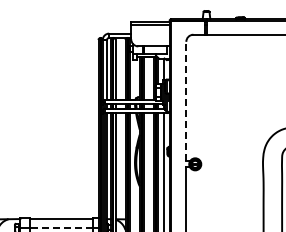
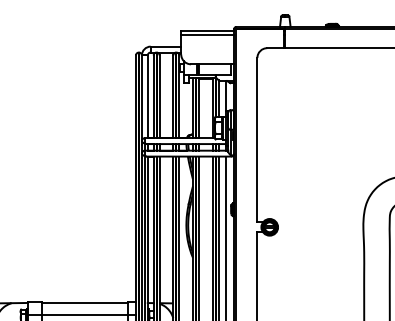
line: (186, 100) -> (257, 139), dashed -> solid
line: (61, 227) -> (84, 314), dashed -> solid

